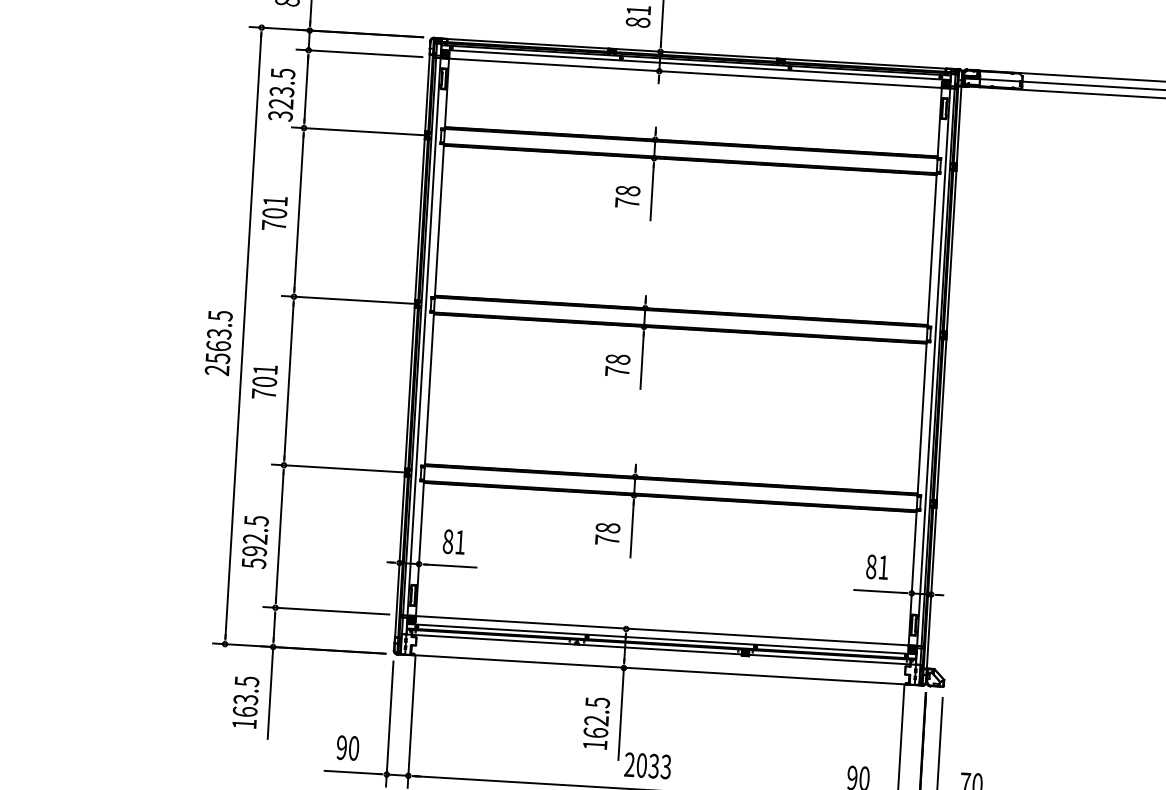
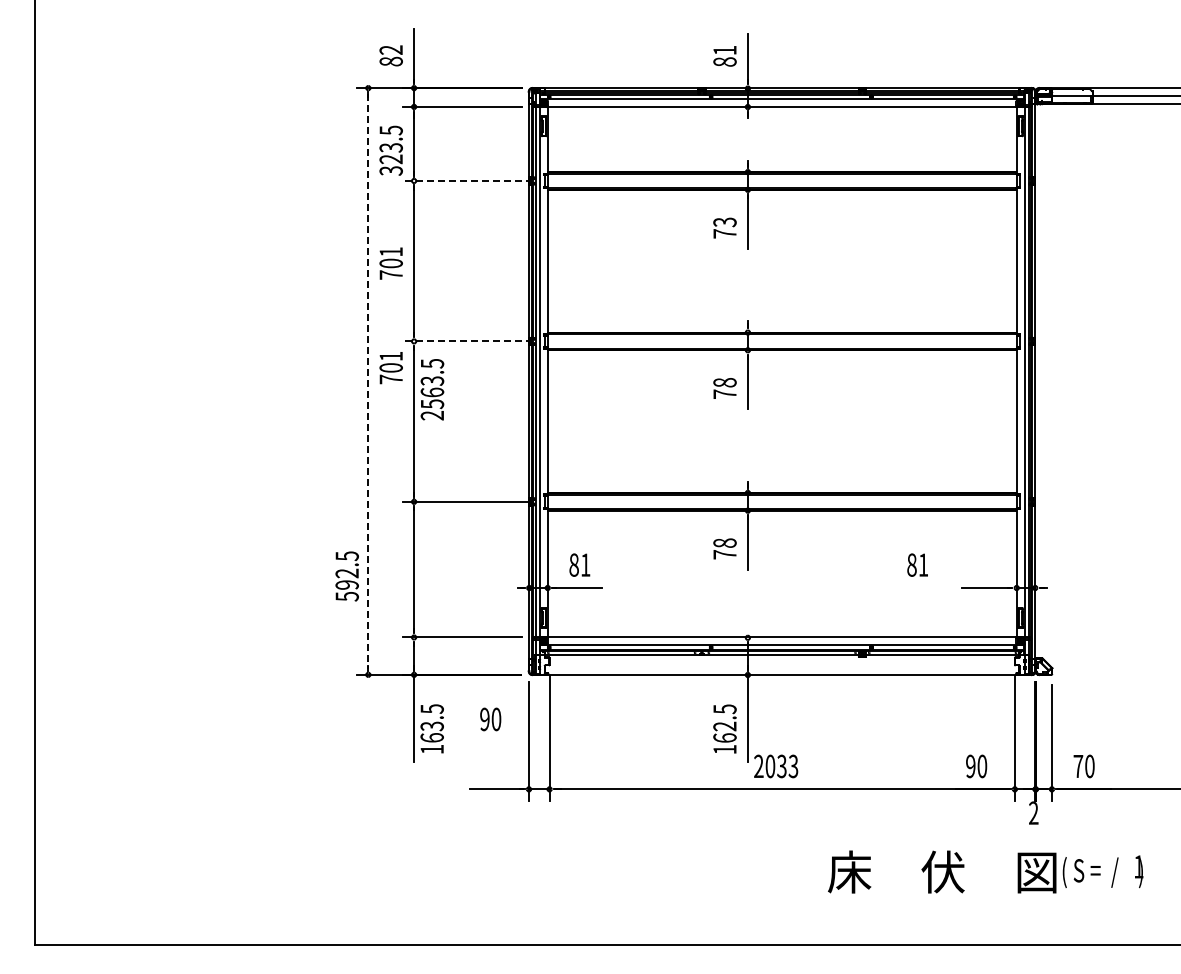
line: (360, 130) -> (467, 180), solid -> dashed
text: (627, 191) -> (724, 222), 78 -> 73
line: (350, 300) -> (467, 341), solid -> dashed
line: (243, 335) -> (368, 381), solid -> dashed
text: (218, 342) -> (432, 389), moved
text: (263, 382) -> (390, 368), moved
text: (254, 542) -> (346, 576), moved
text: (877, 566) -> (917, 564), moved
text: (245, 701) -> (431, 728), moved
text: (347, 748) -> (490, 719), moved

